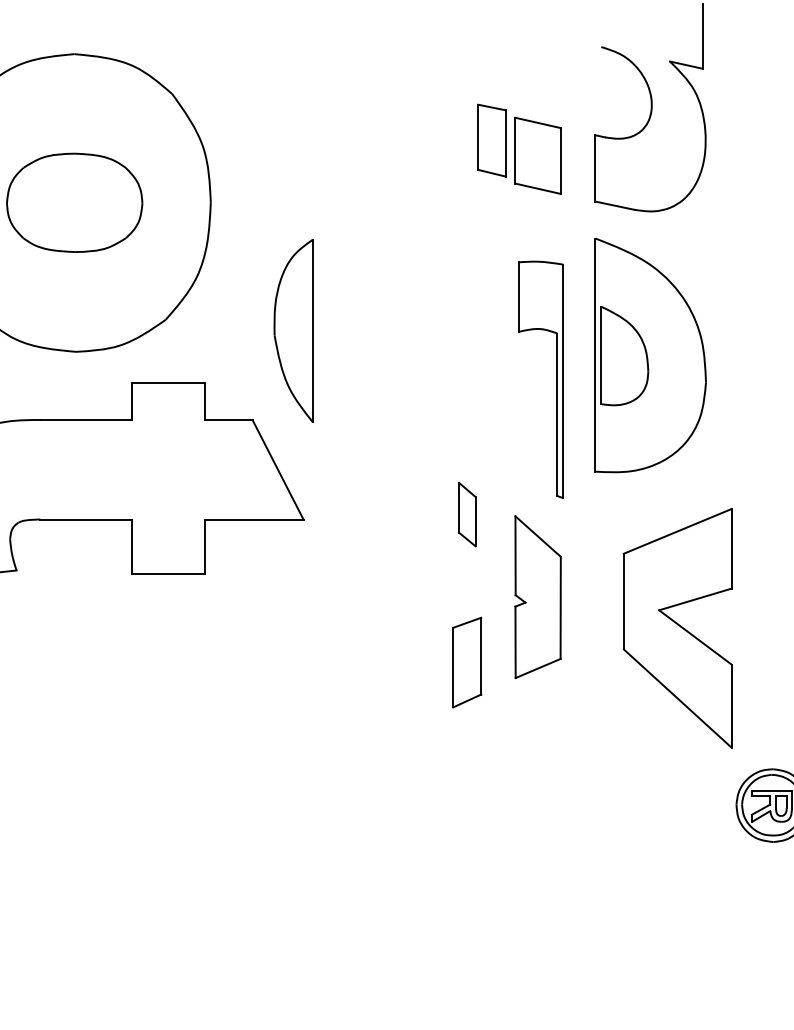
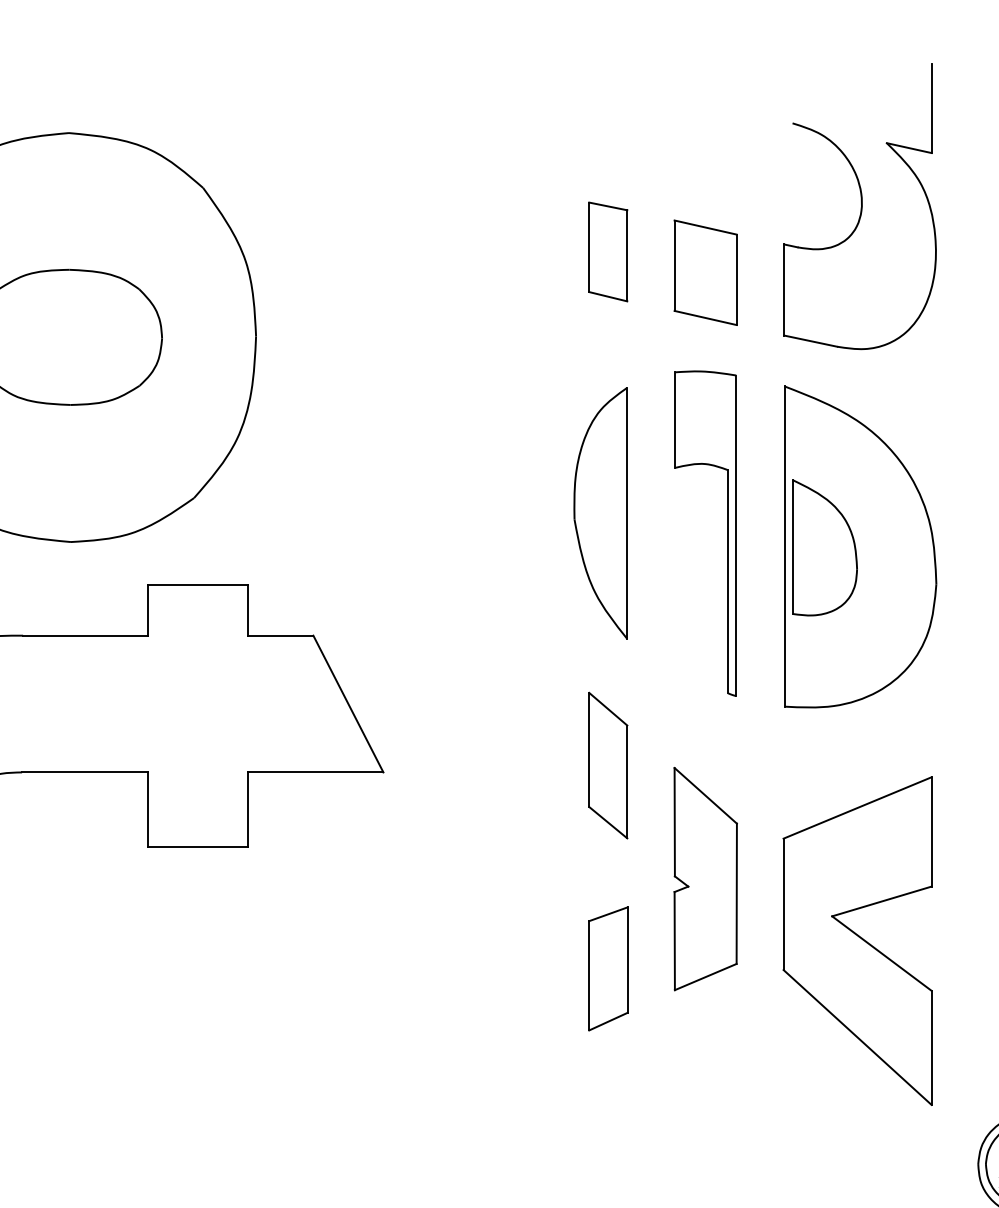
part: (491, 140) -> (607, 251), moved
part: (293, 330) -> (600, 512), moved
part: (556, 379) -> (726, 533), moved
part: (467, 514) -> (608, 765), size x1.67
part: (677, 628) -> (857, 941), moved

